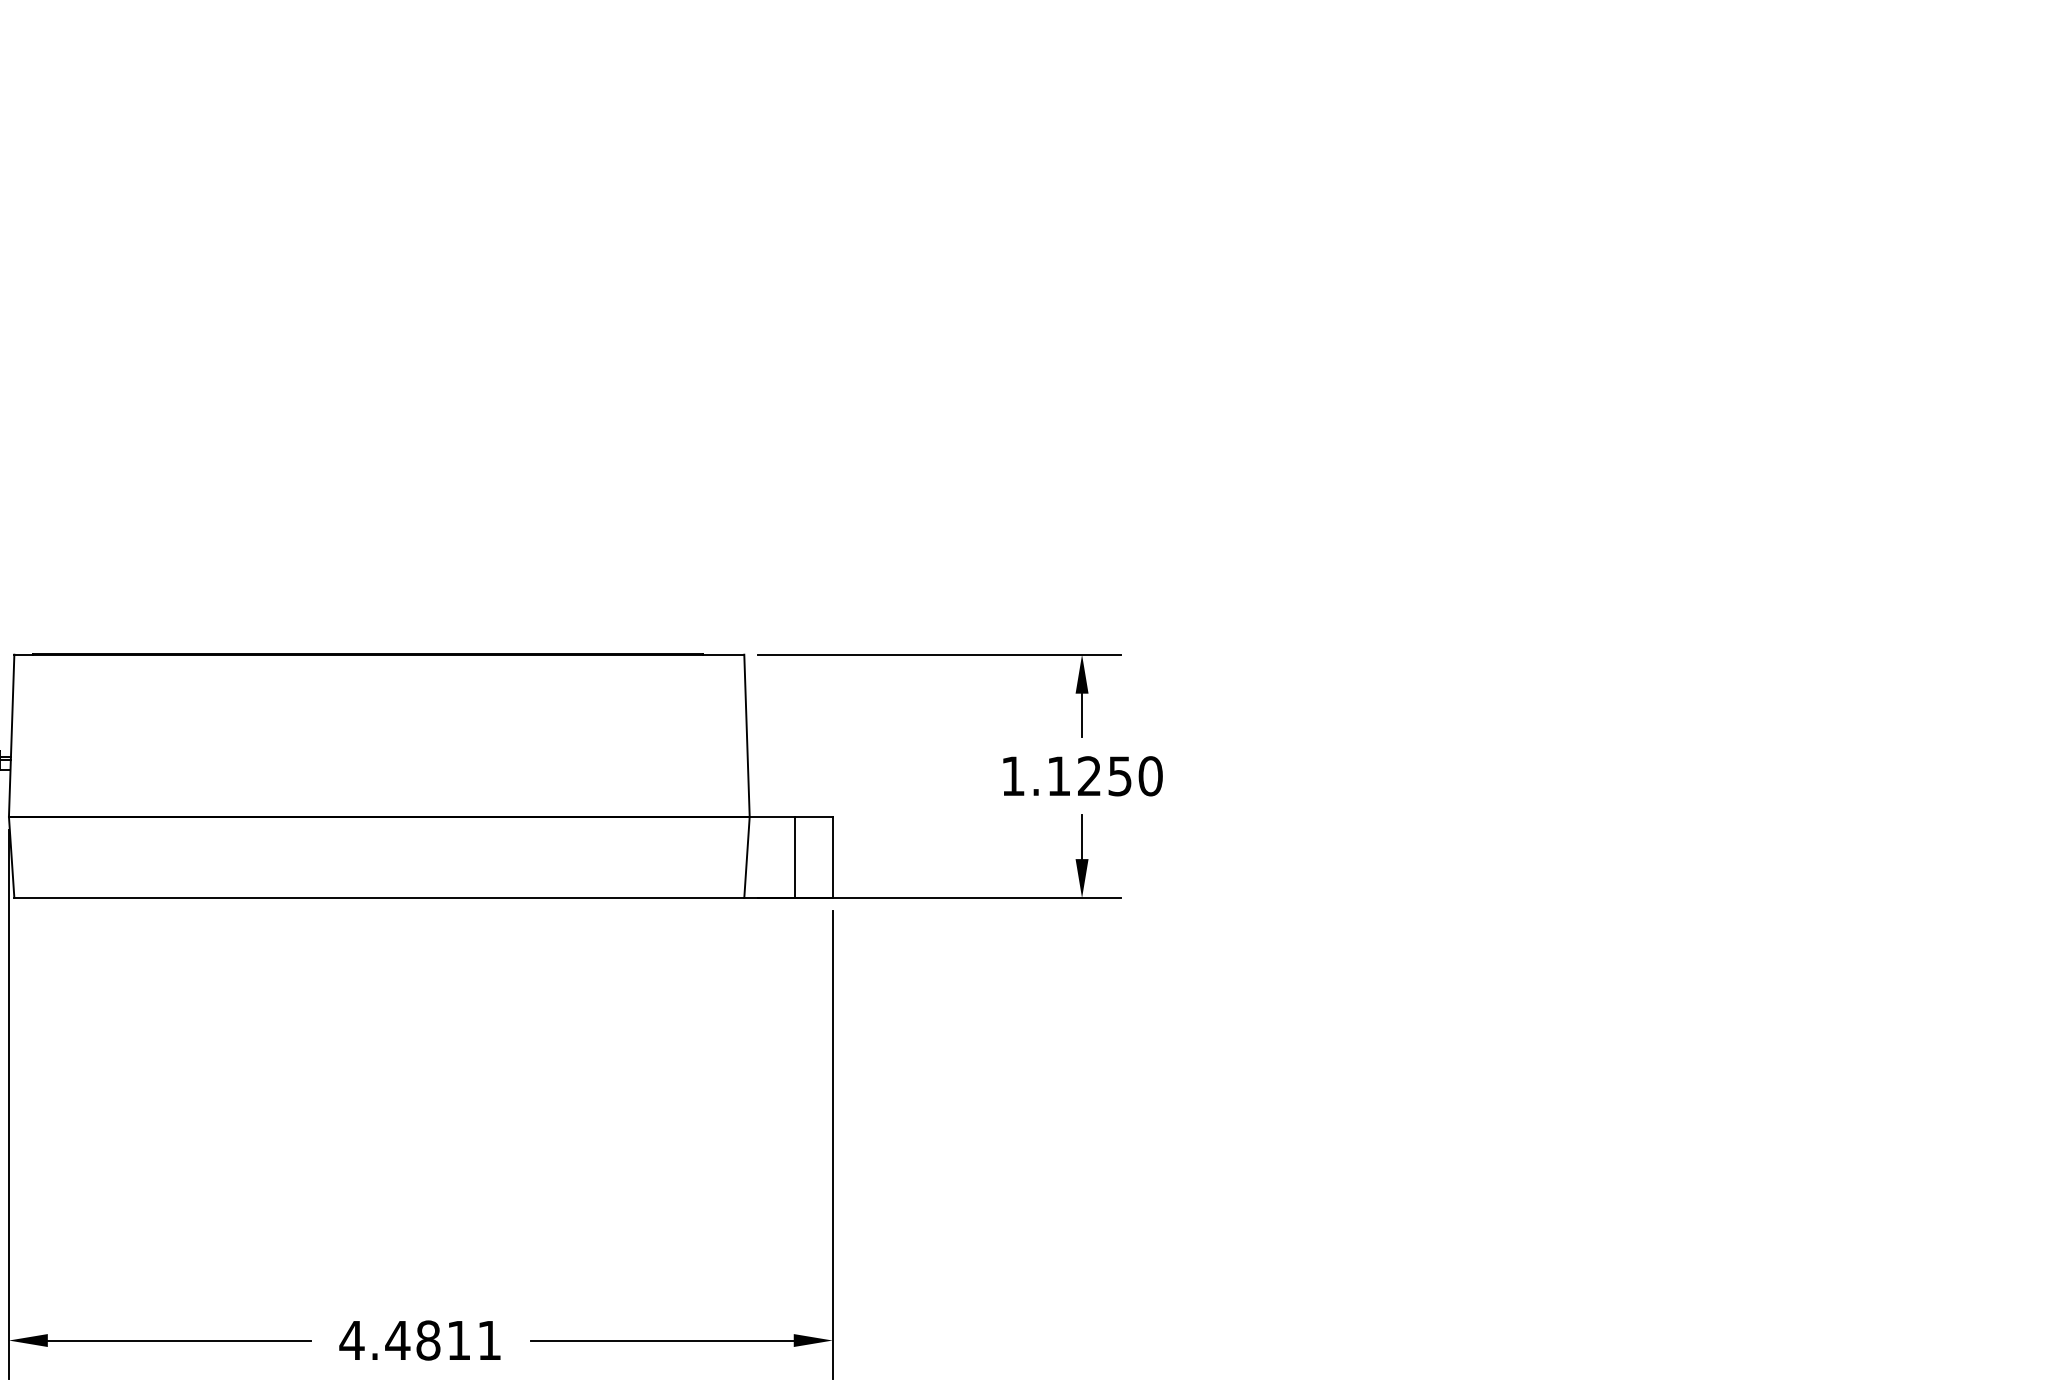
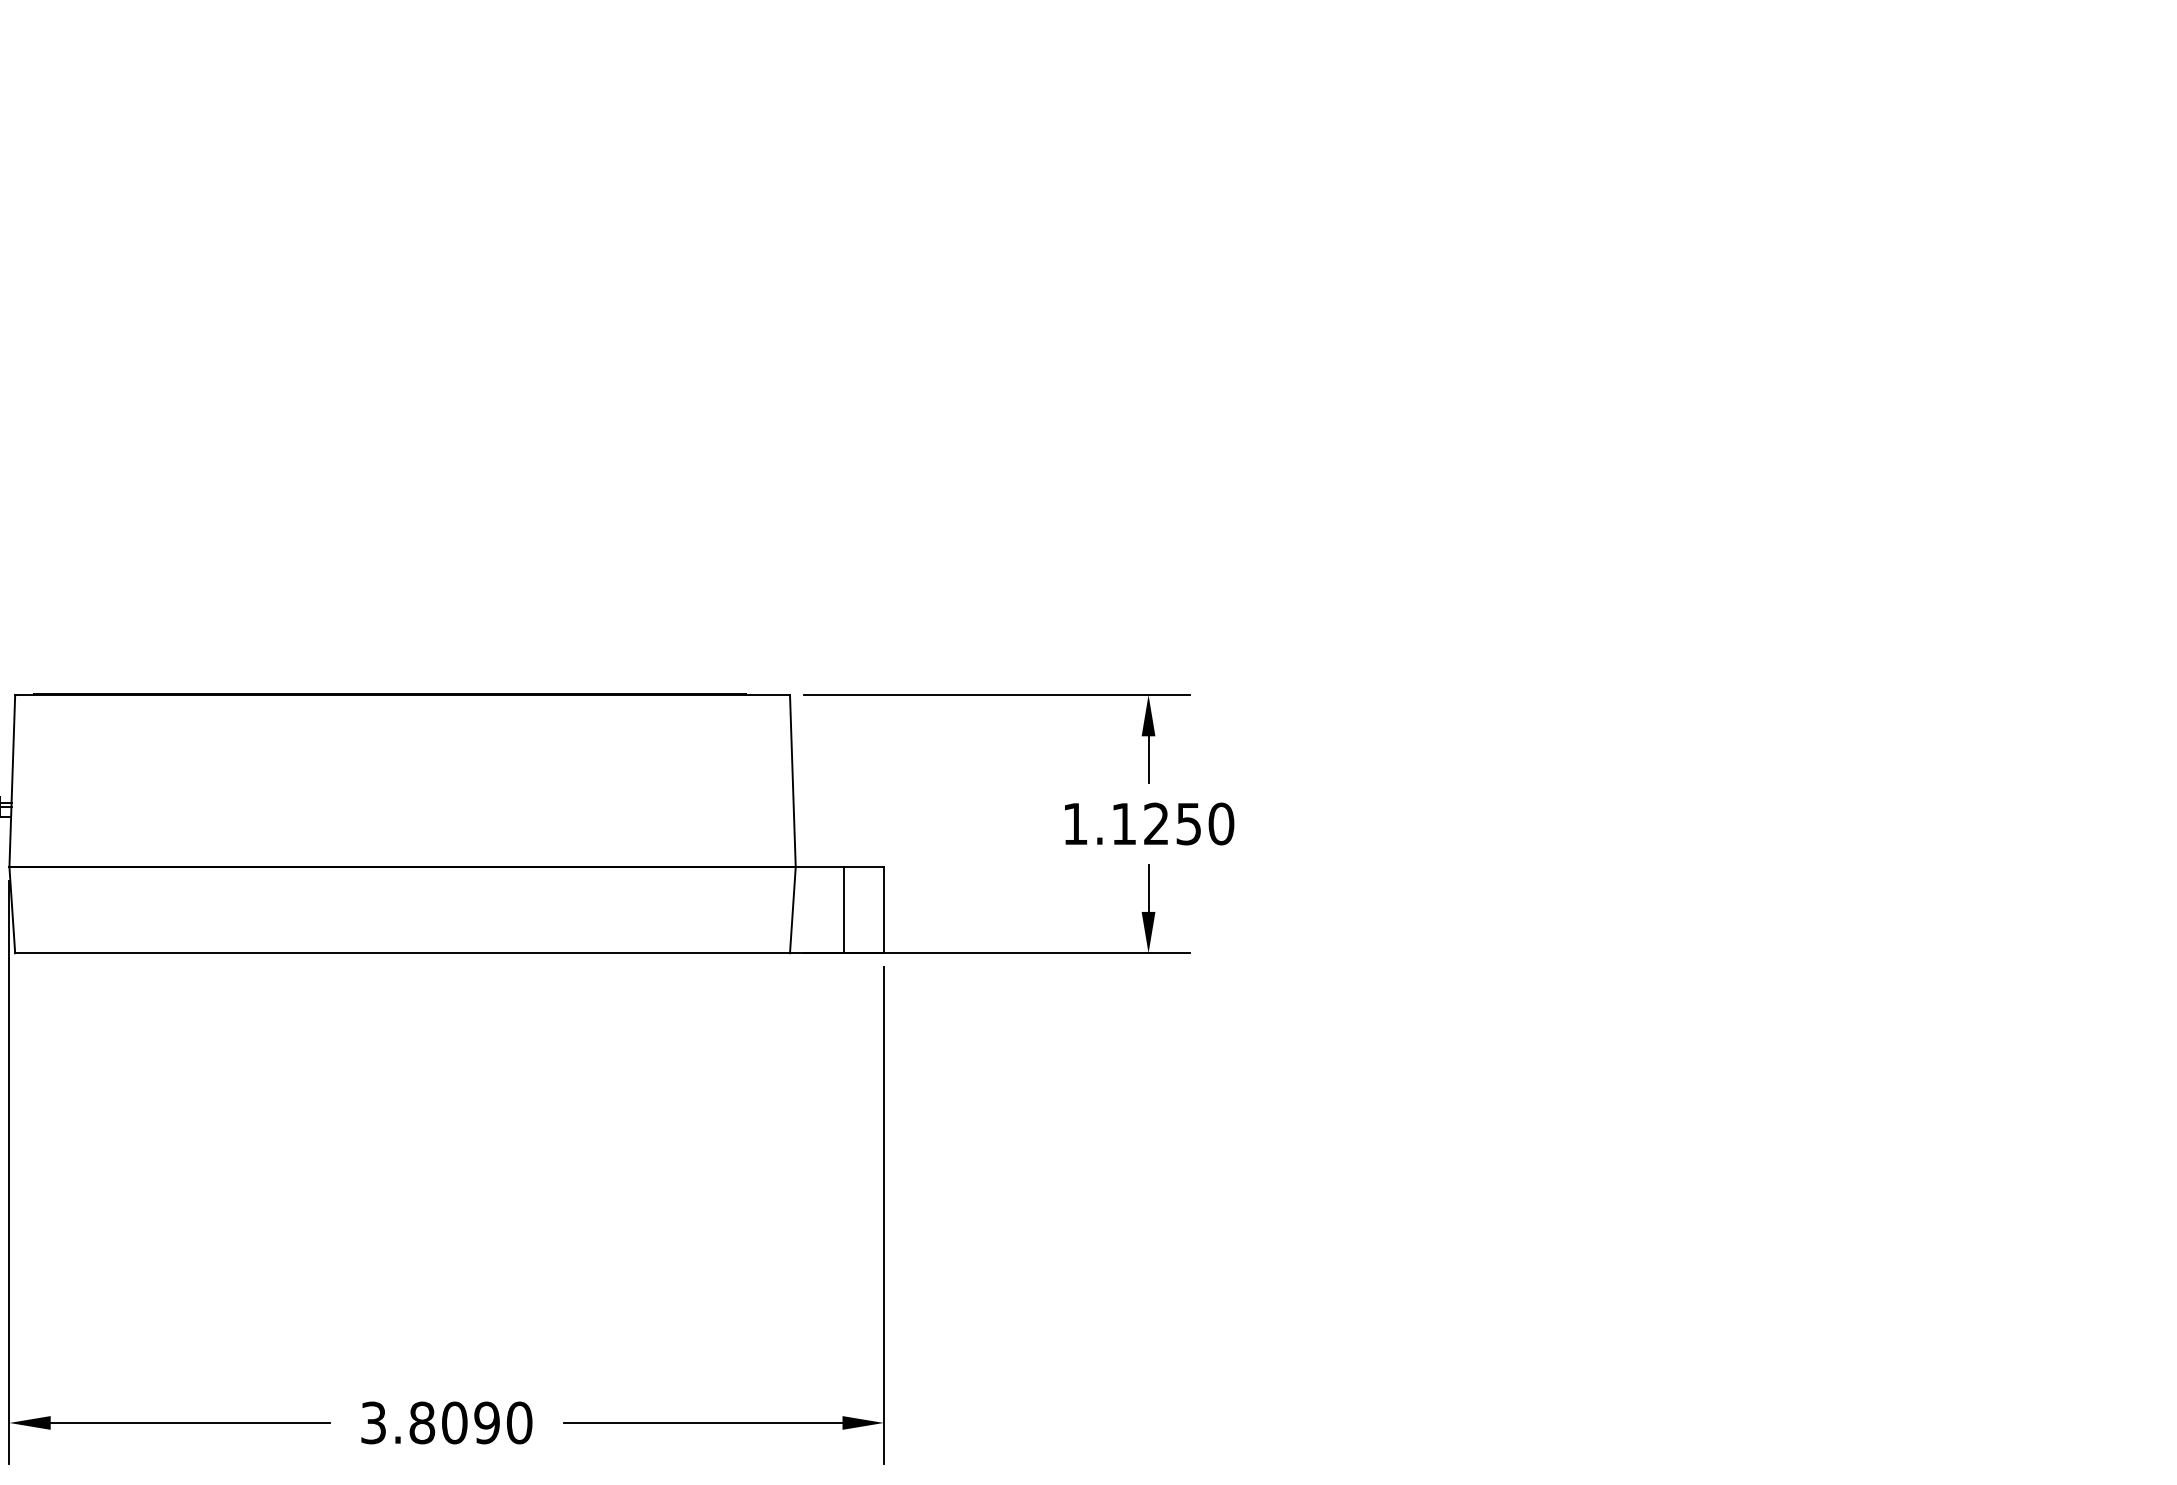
text: (420, 1340) -> (446, 1422), 4.4811 -> 3.8090

